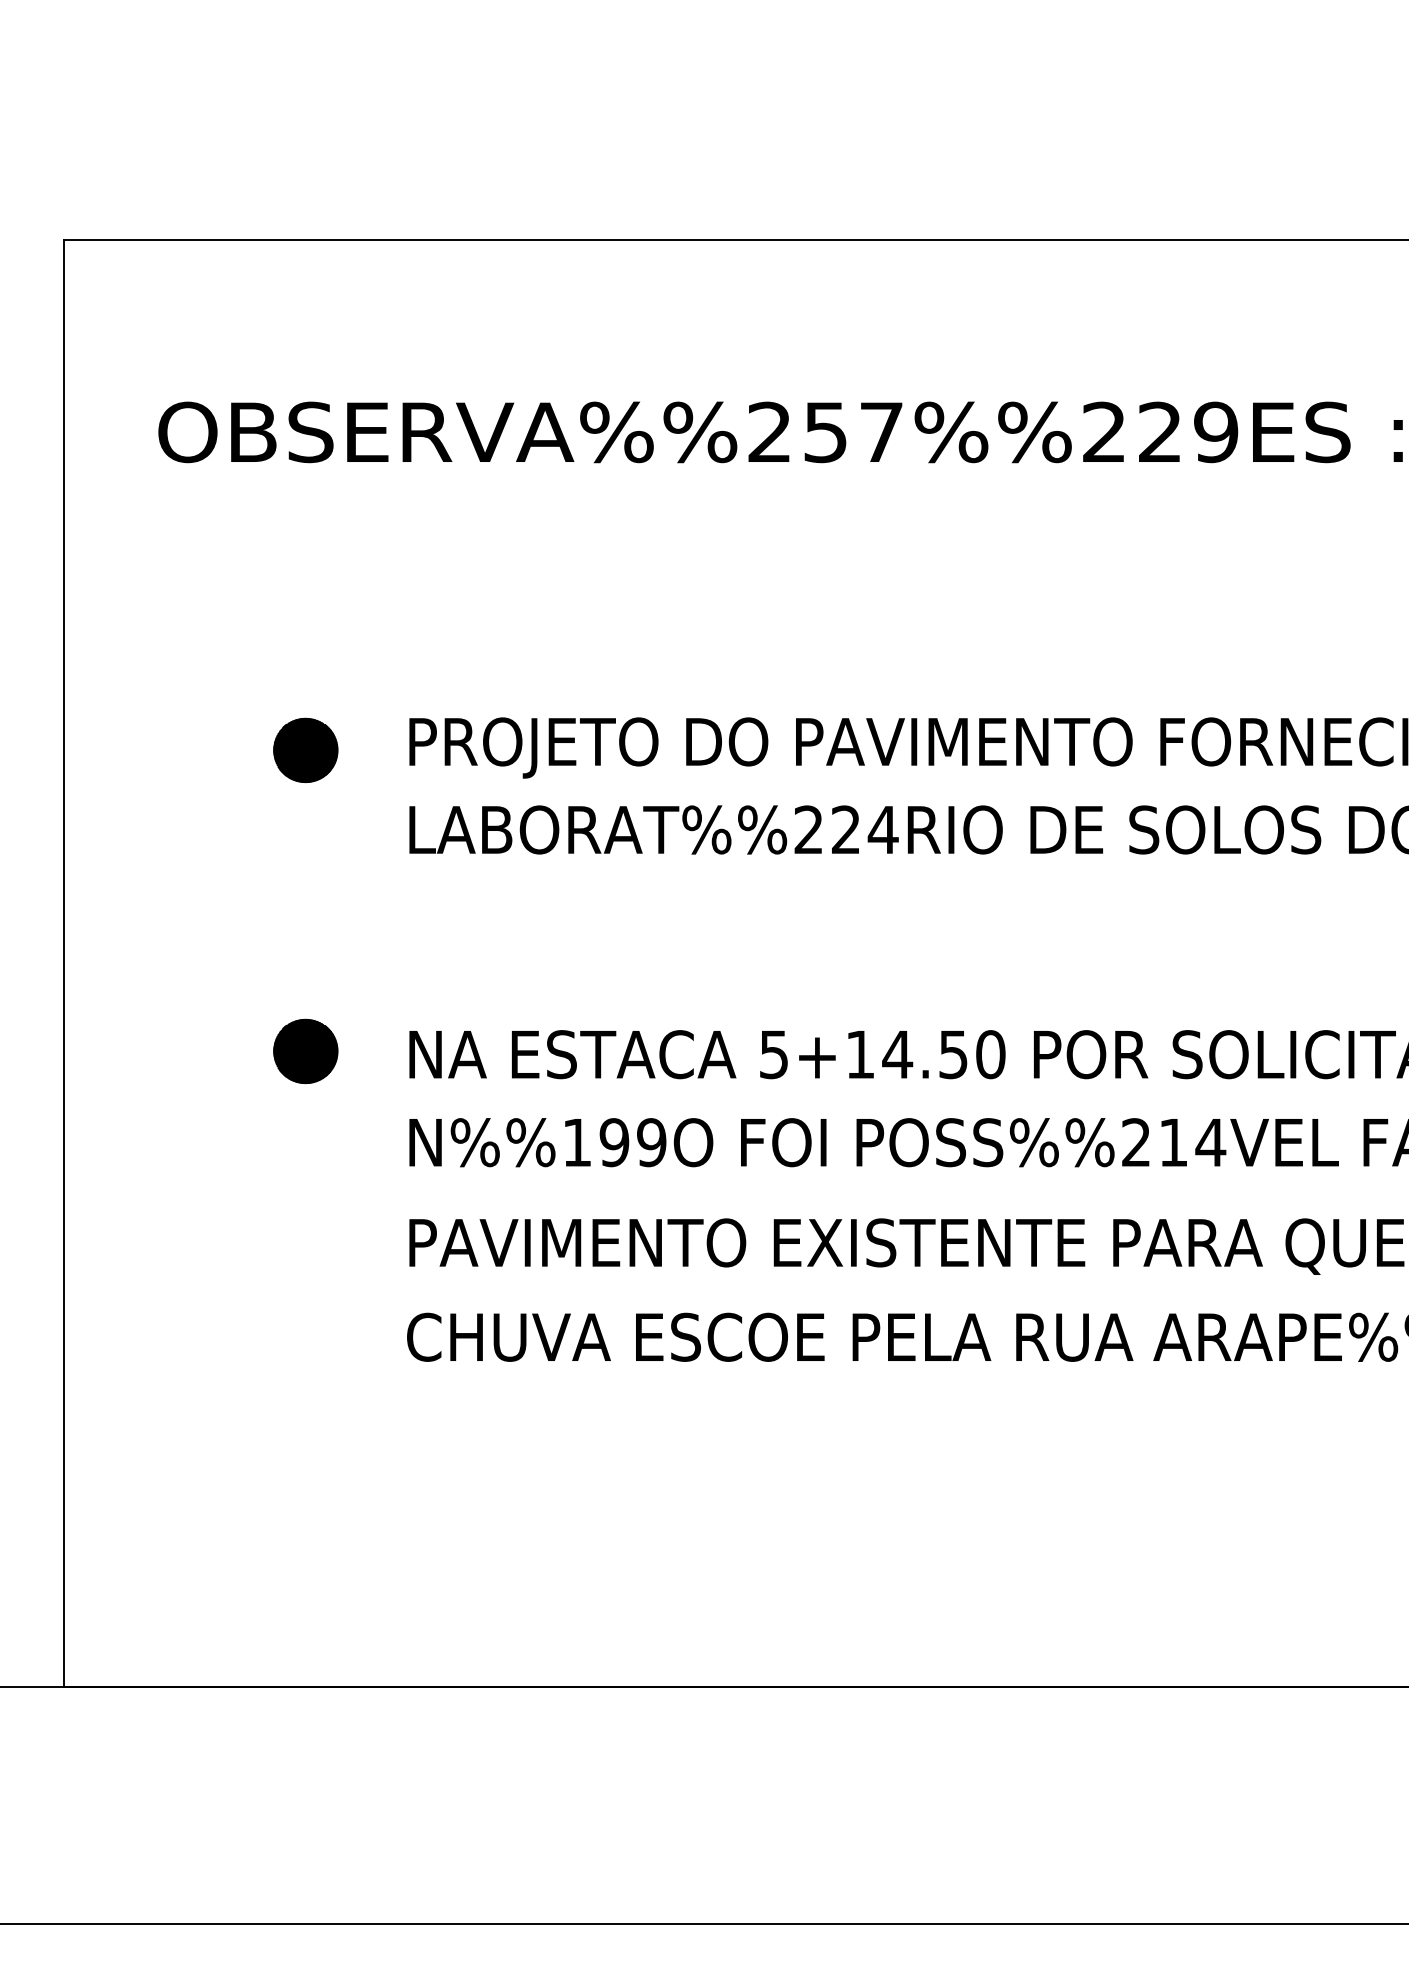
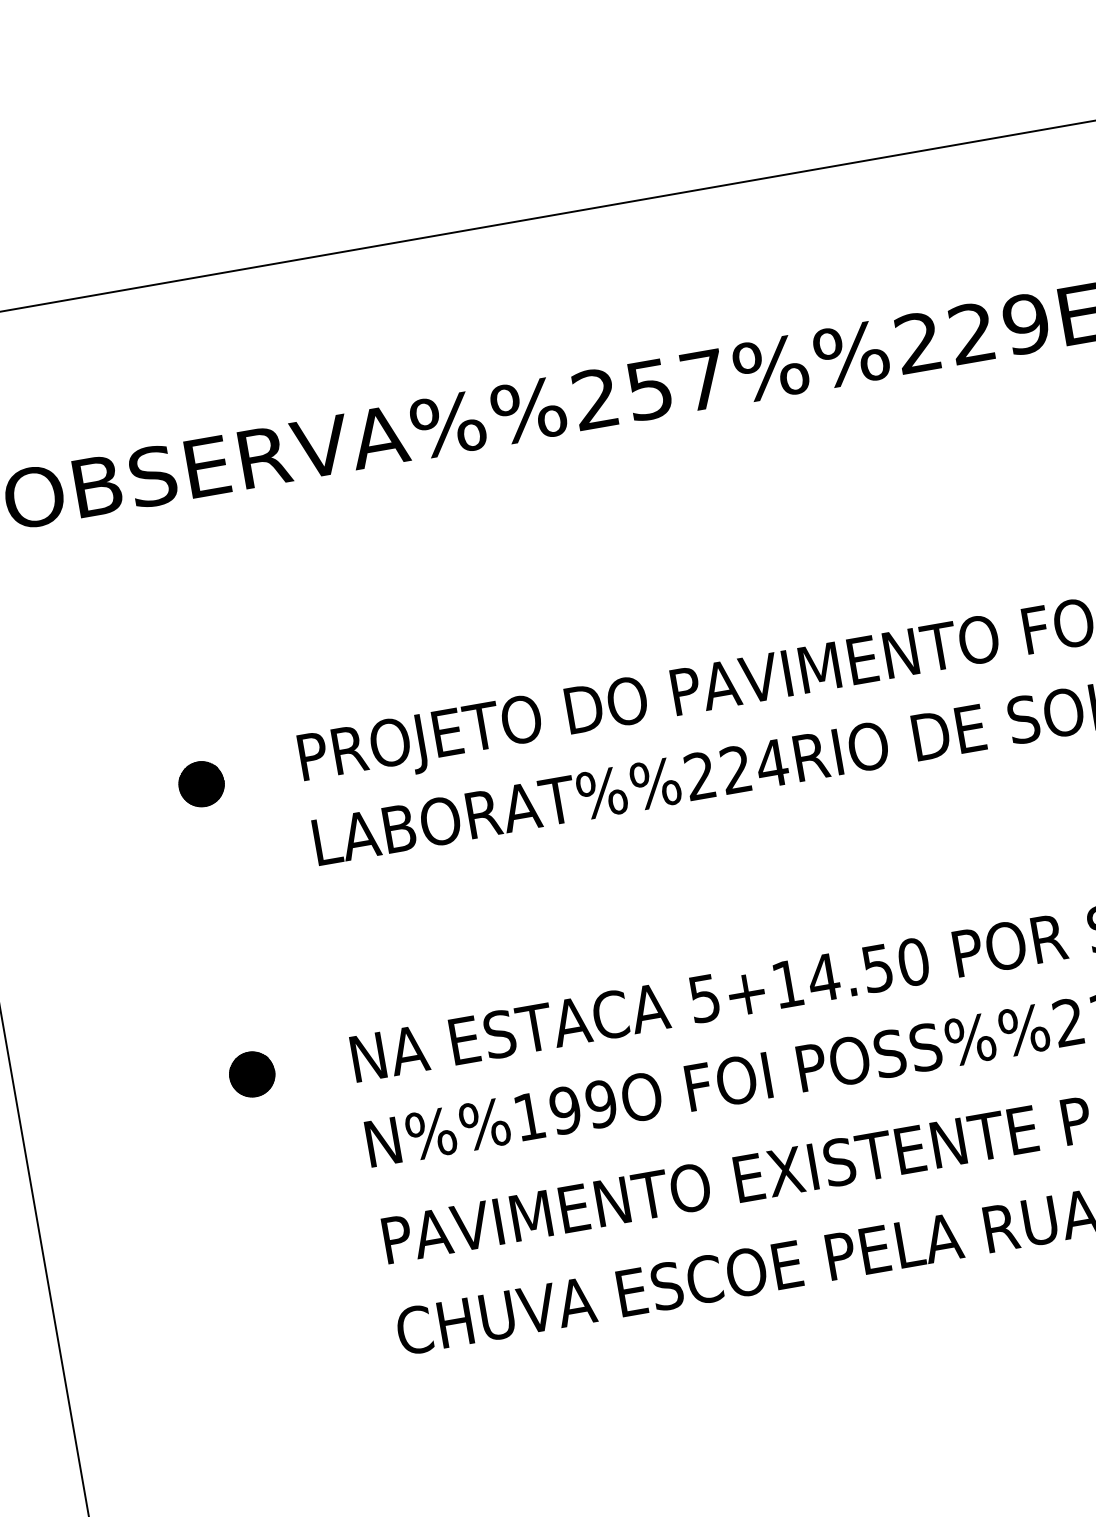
part: (305, 750) -> (201, 784), size x0.71
part: (305, 1051) -> (252, 1074), size x0.71

